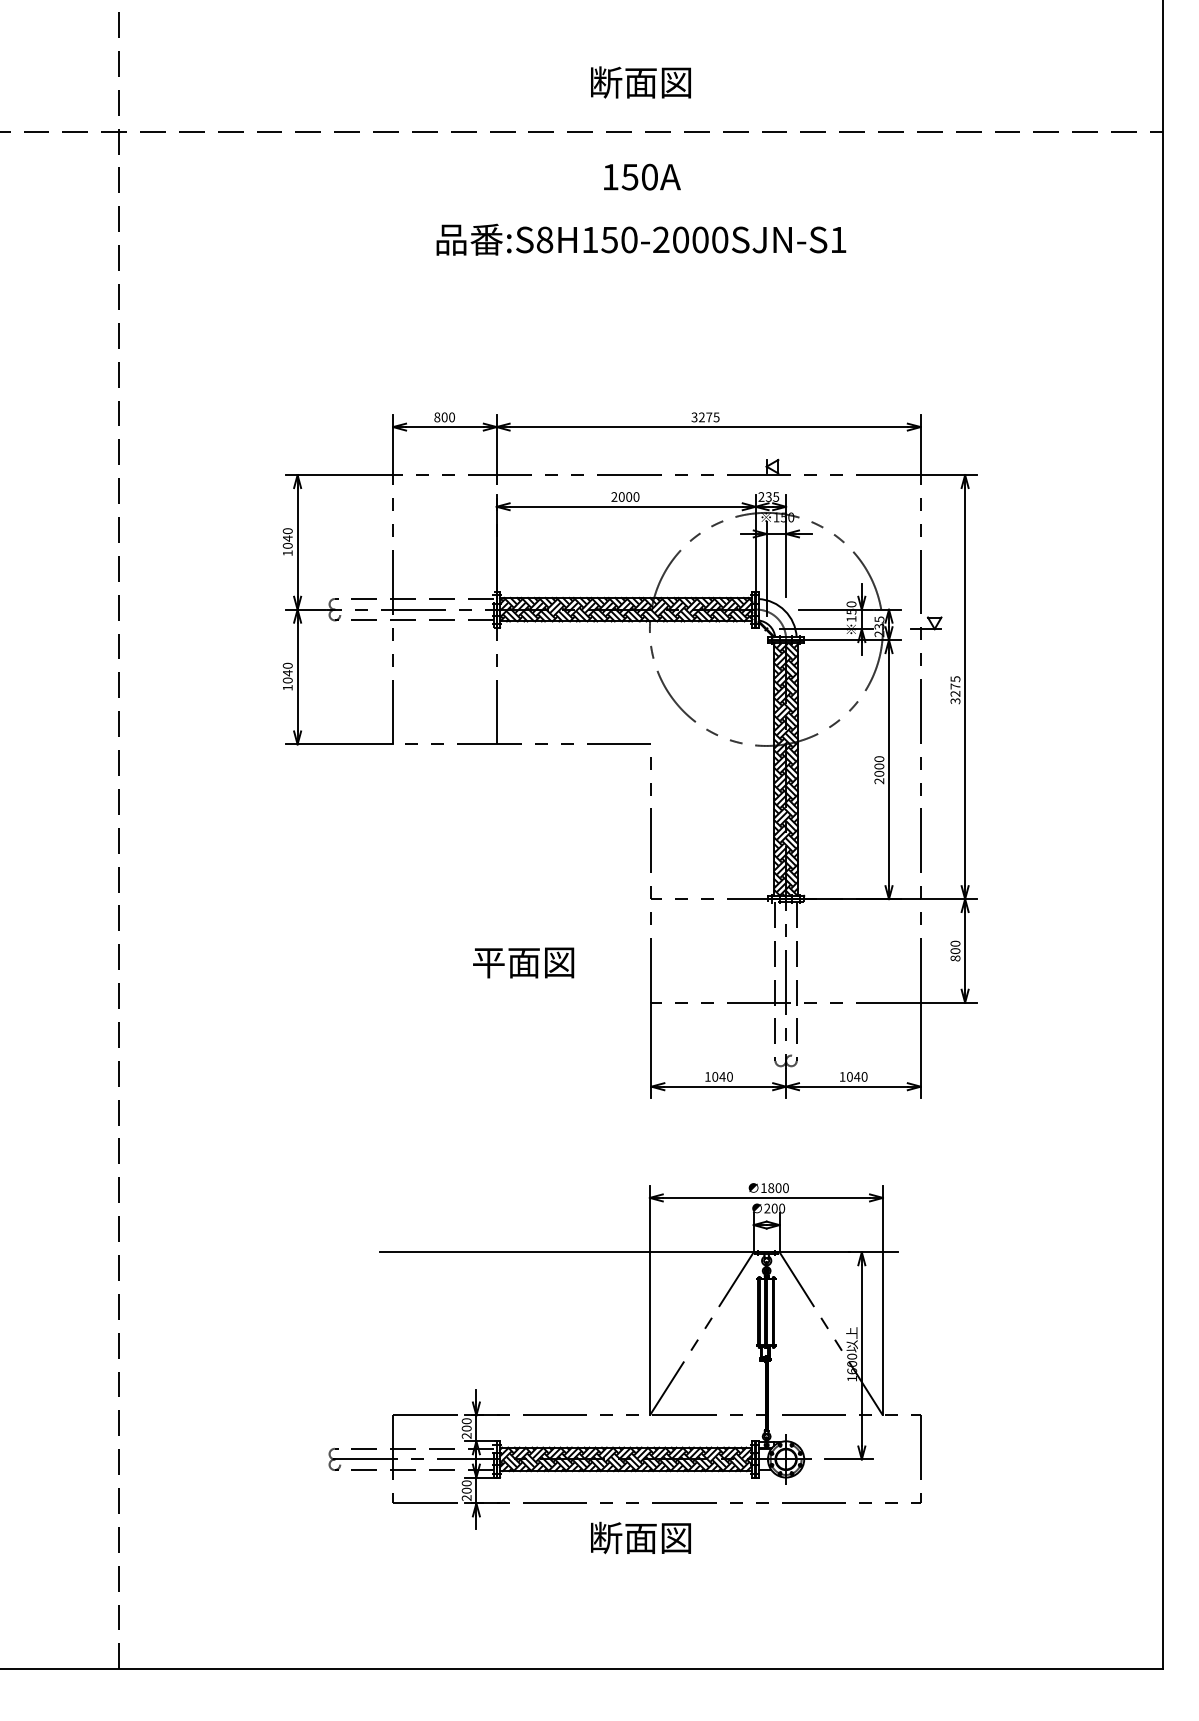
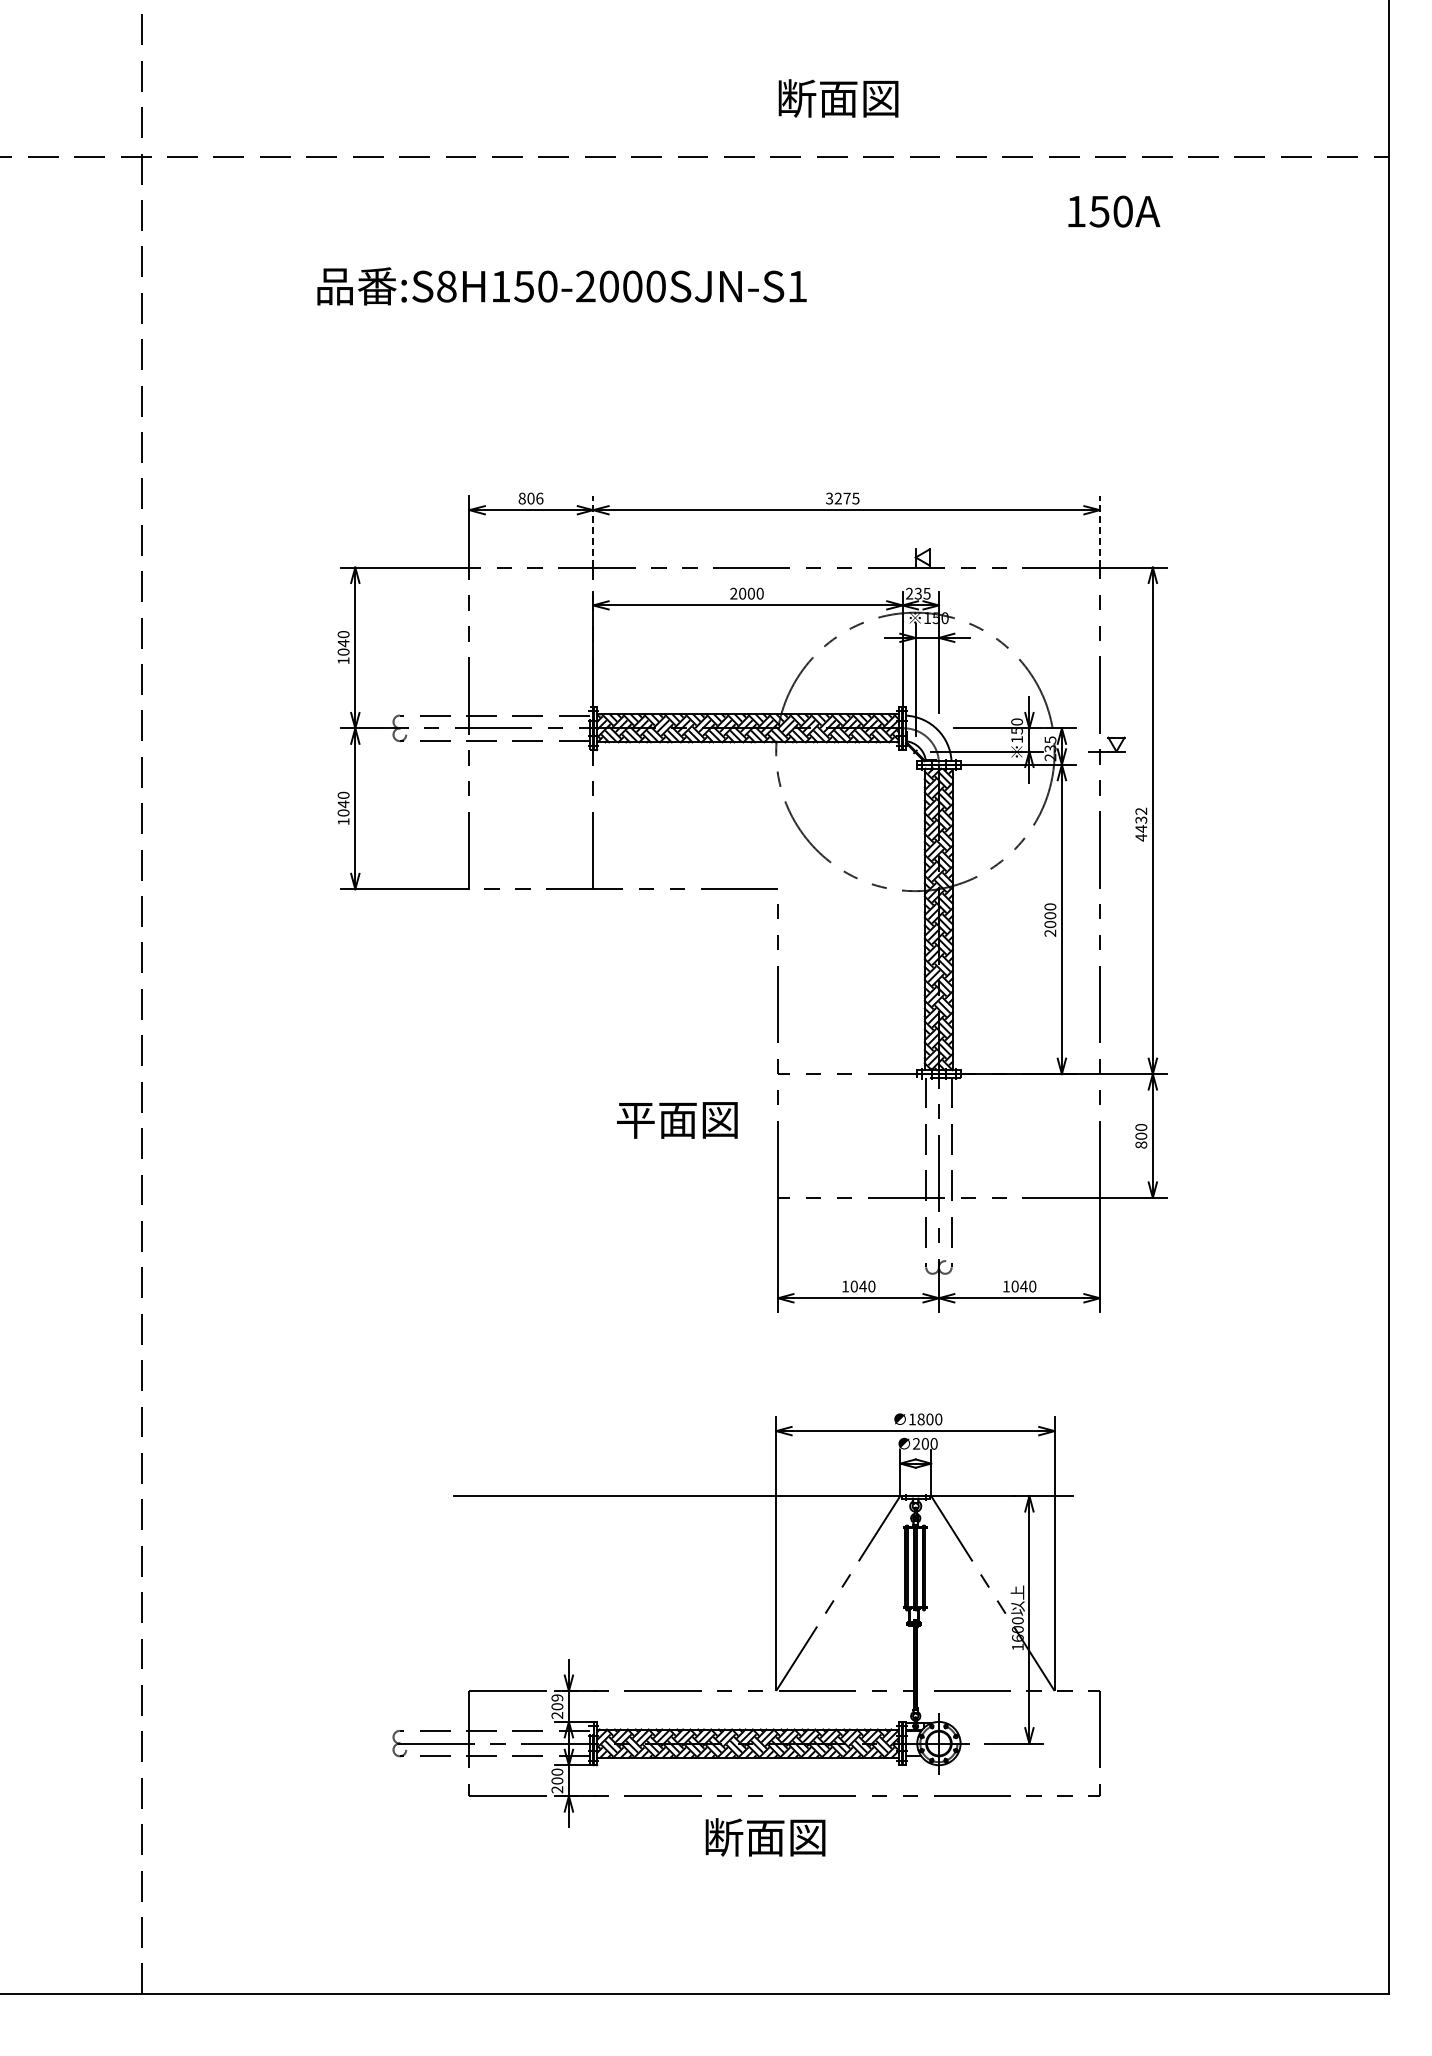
text: (640, 82) -> (838, 98), moved
text: (642, 177) -> (1114, 211), moved
text: (640, 239) -> (561, 286), moved
text: (451, 417) -> (539, 498), 800 -> 806
line: (496, 444) -> (593, 531), solid -> dashed
line: (920, 444) -> (1099, 531), solid -> dashed
text: (955, 690) -> (1141, 824), 3275 -> 4432
text: (523, 963) -> (677, 1120), moved
text: (466, 1420) -> (557, 1697), 200 -> 209

